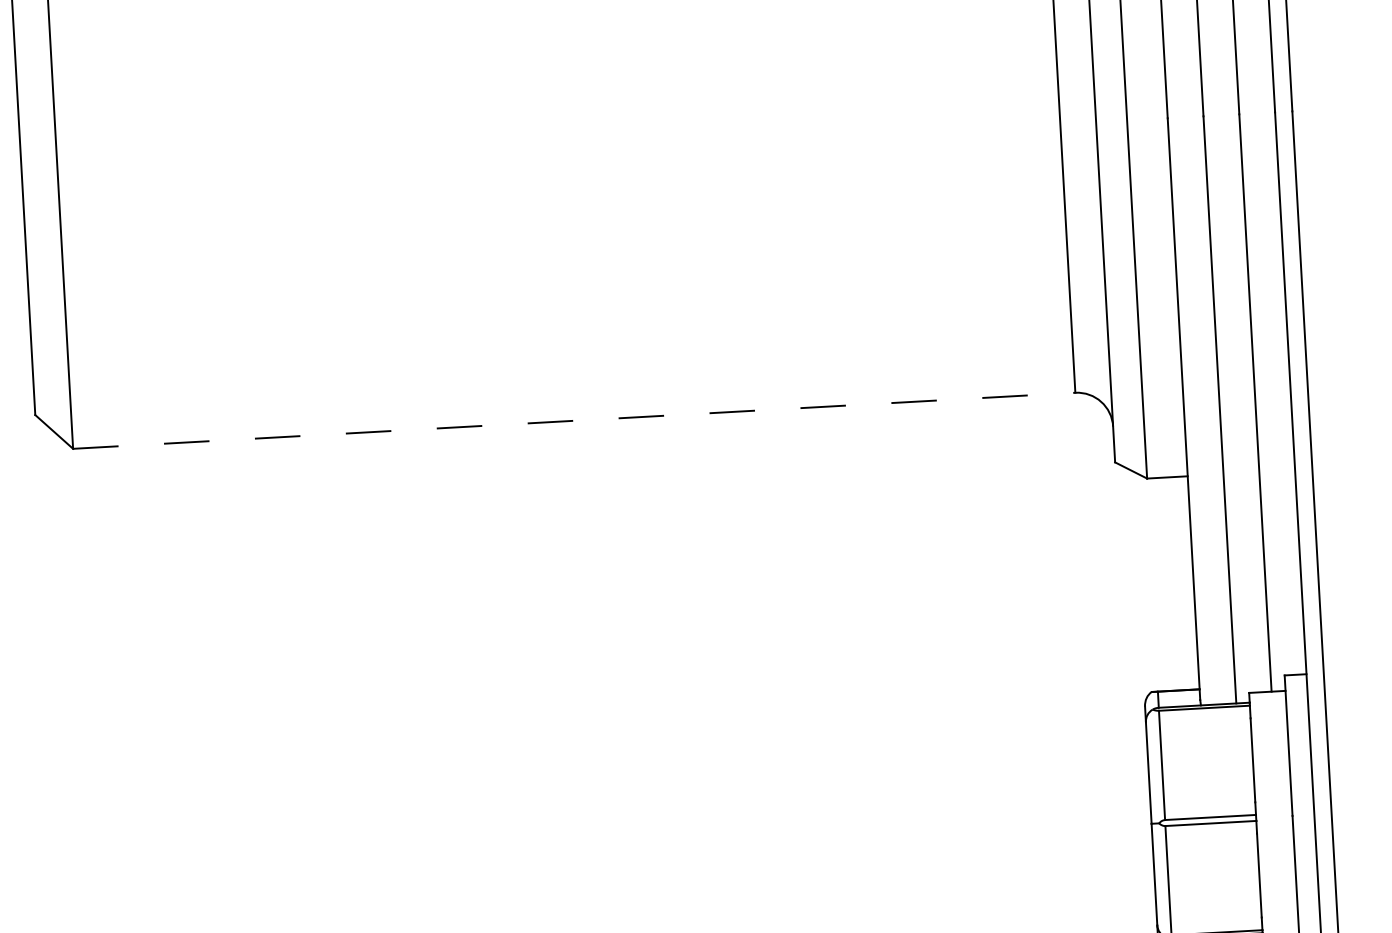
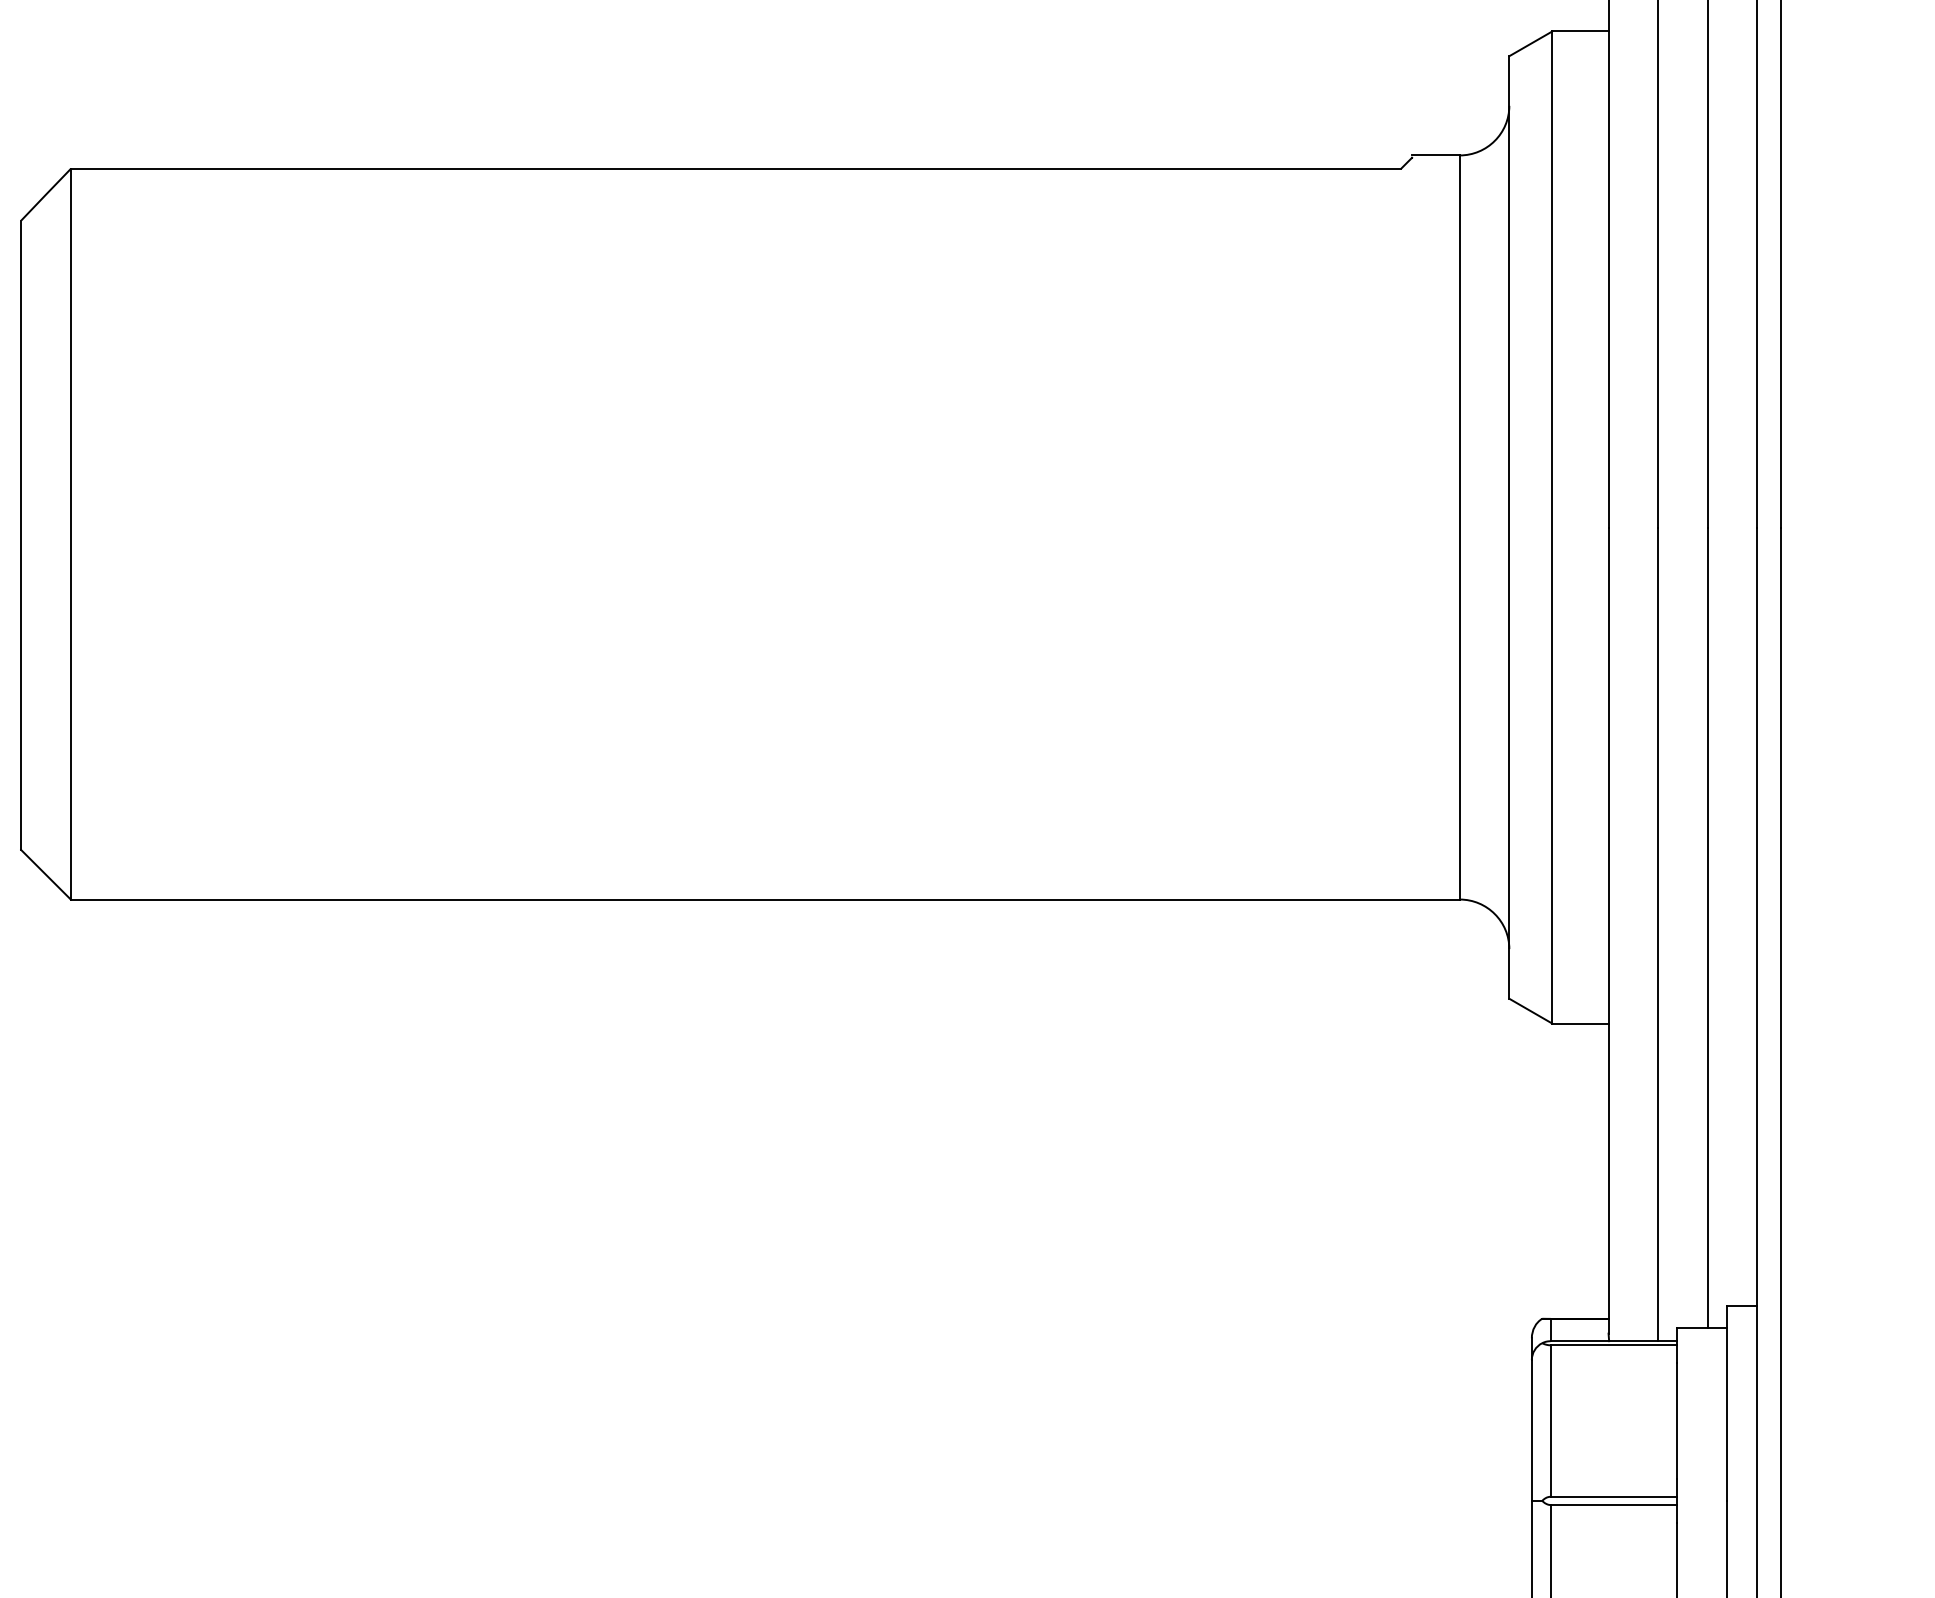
line: (574, 420) -> (765, 899), dashed -> solid

